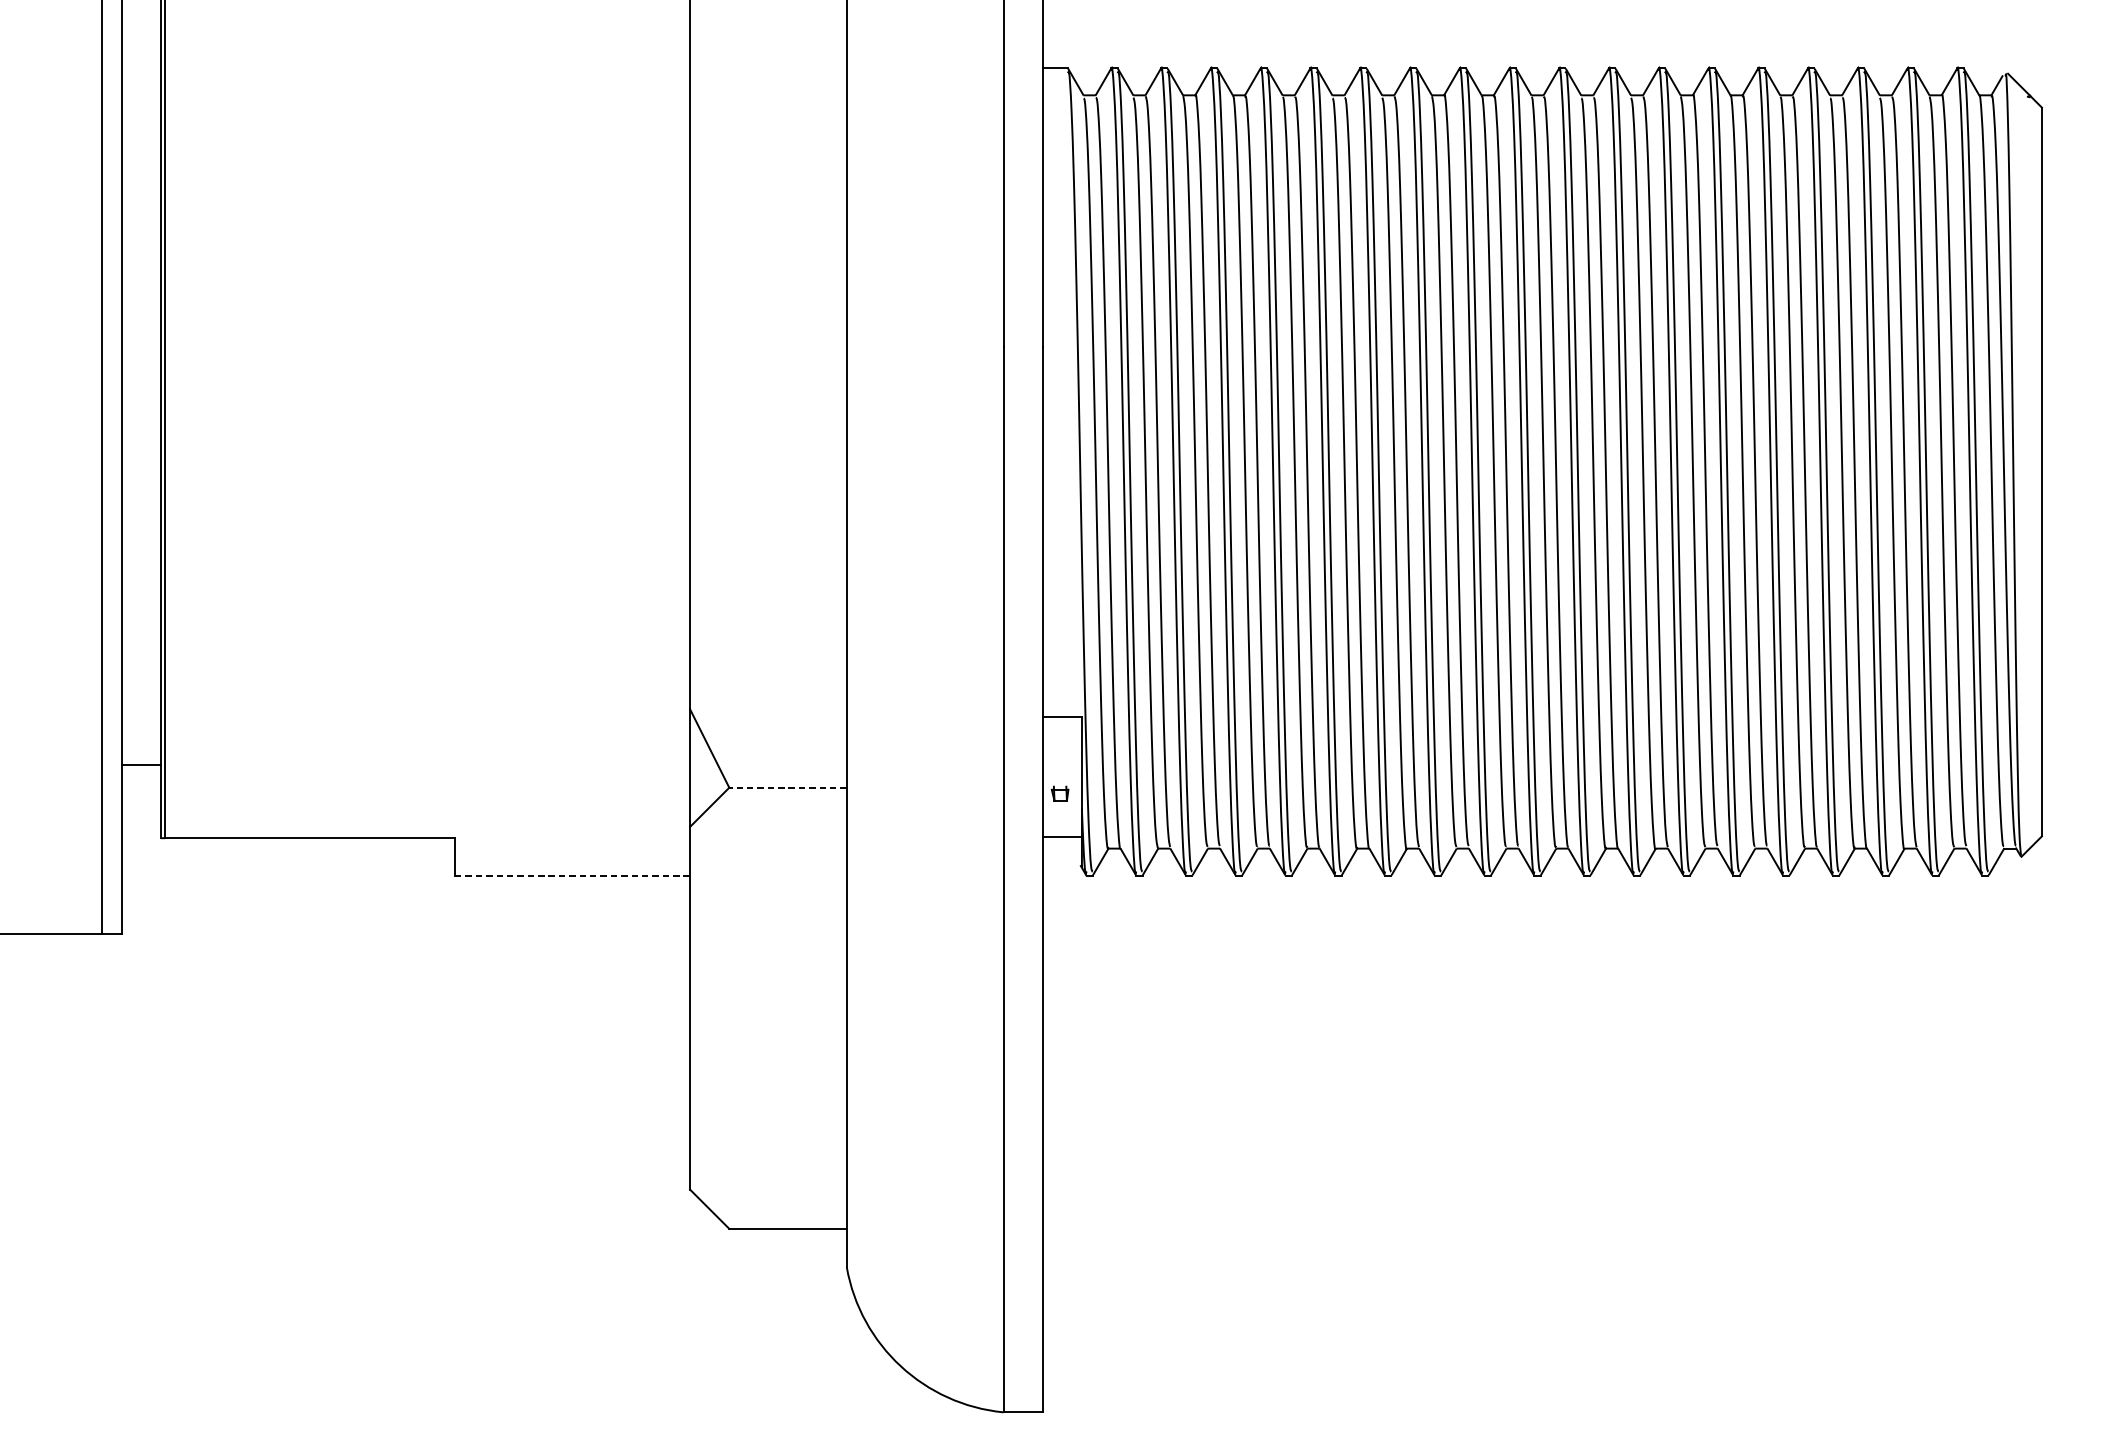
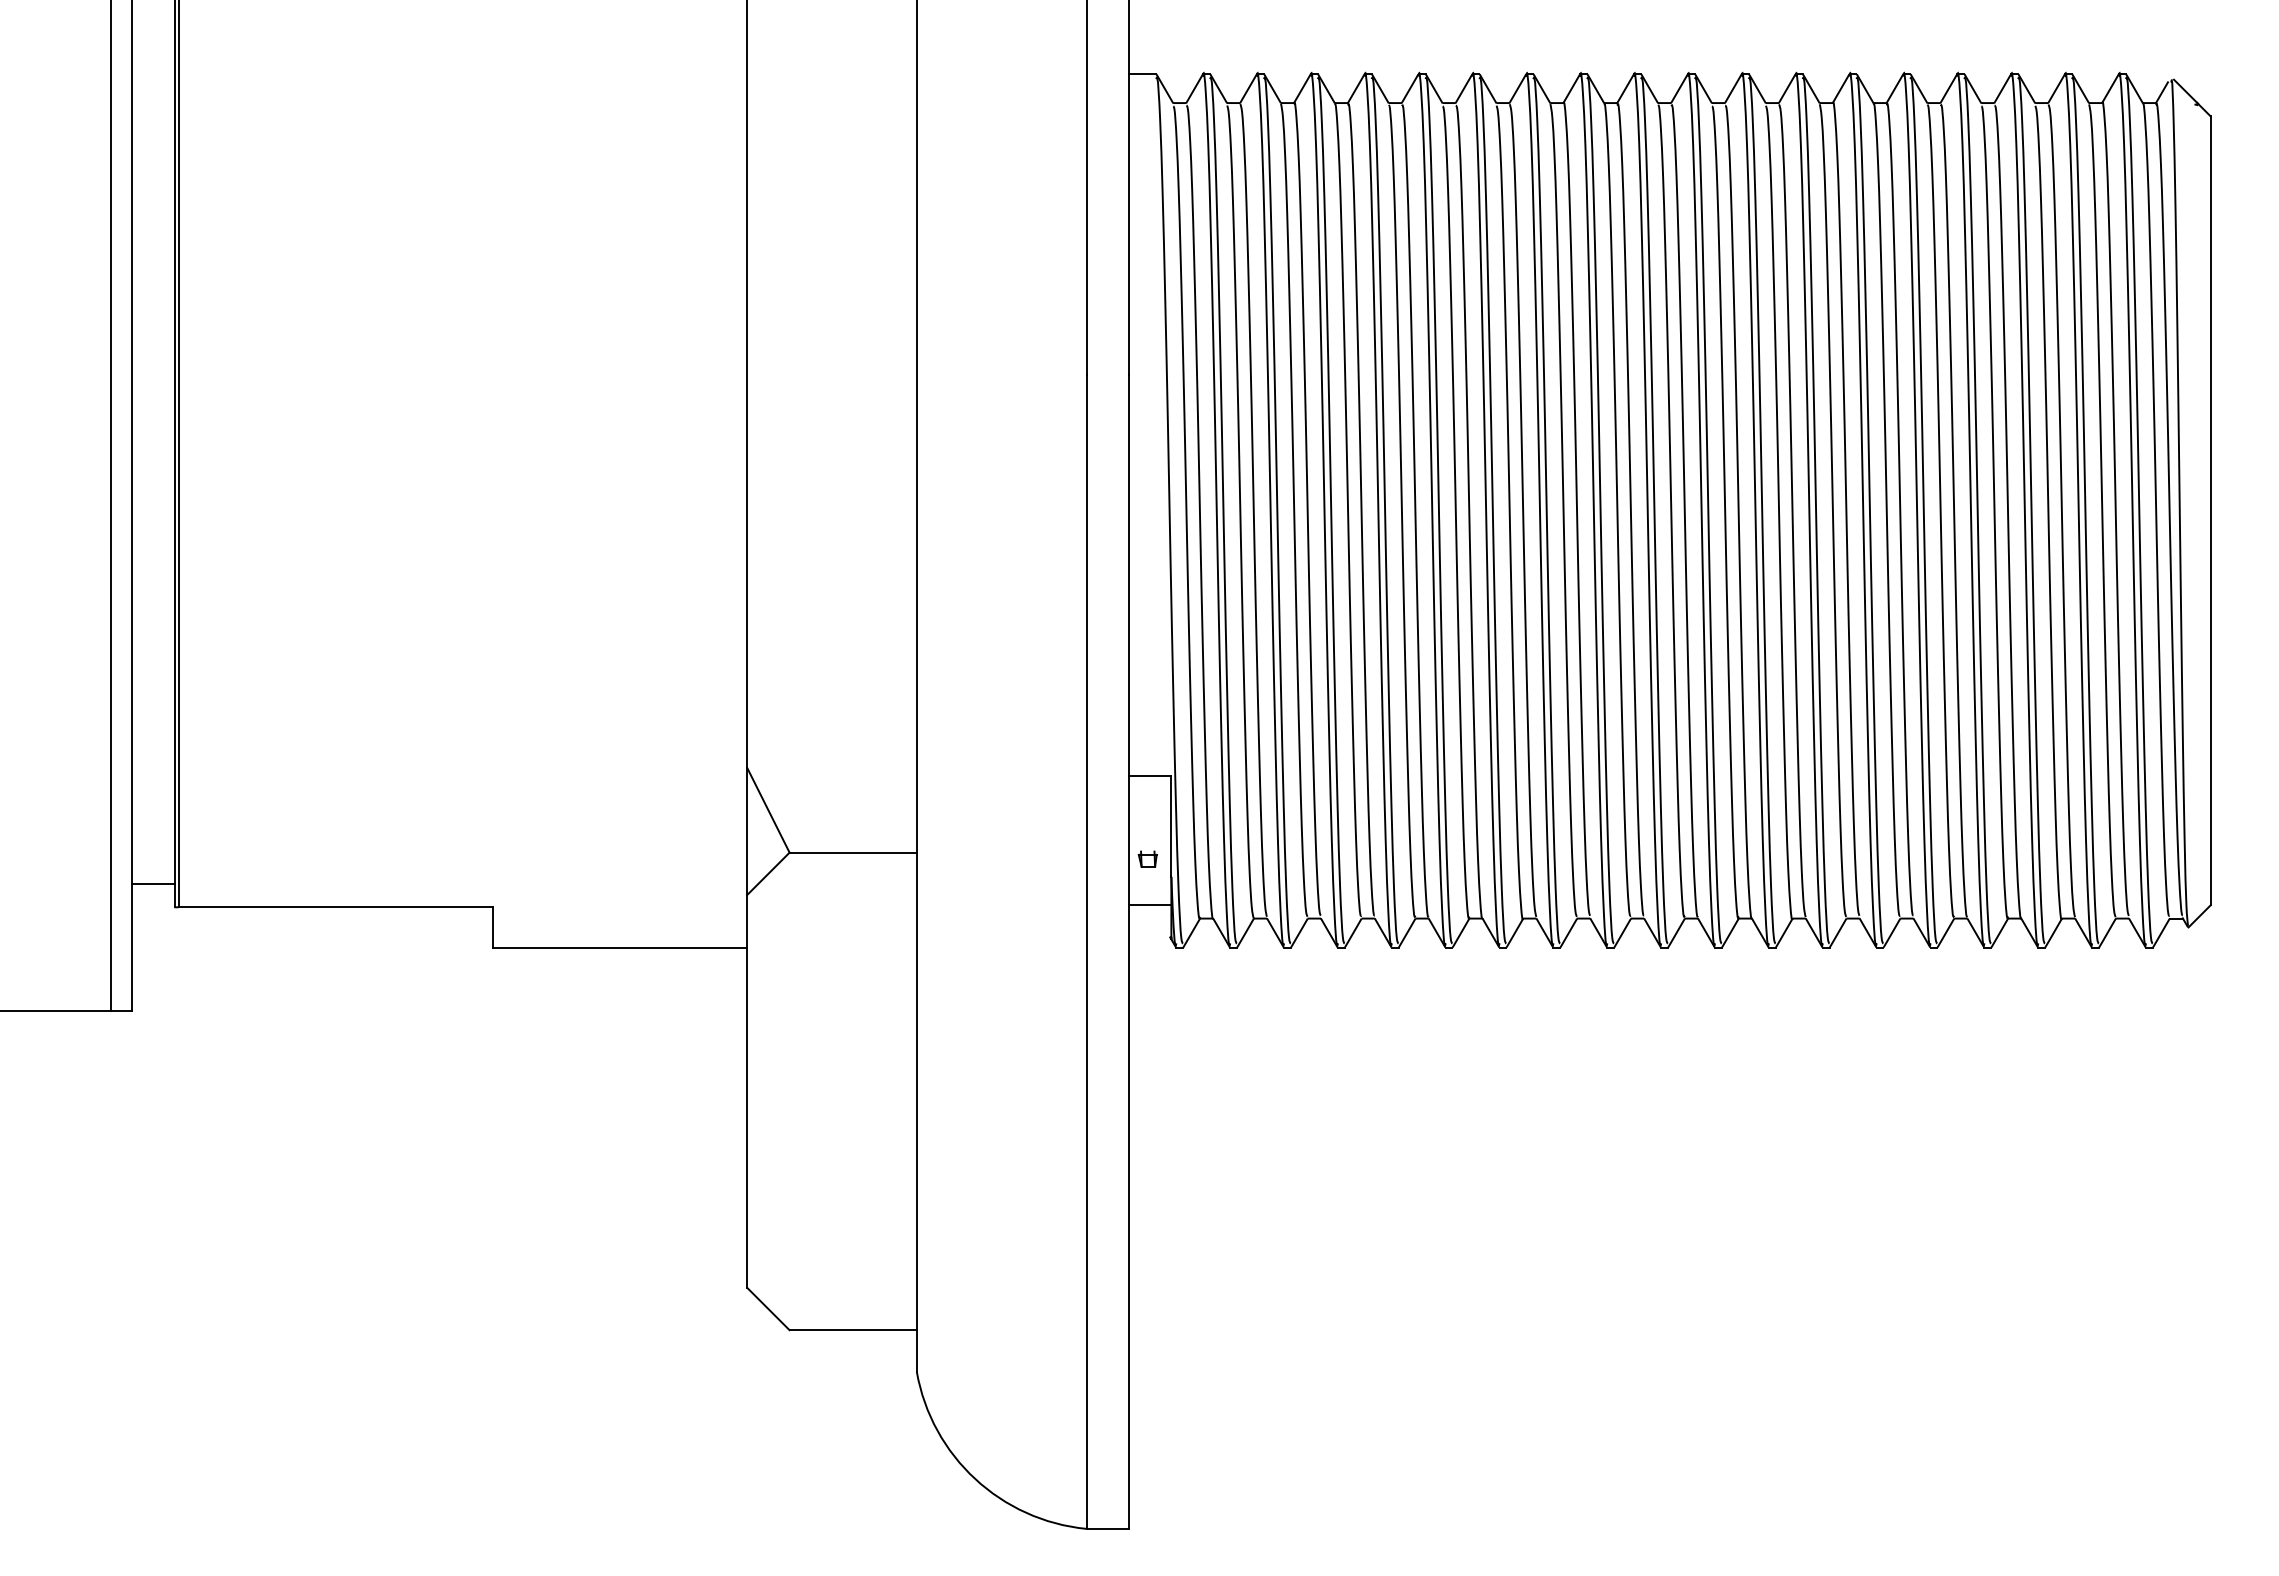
line: (141, 765) -> (153, 884), moved
line: (788, 787) -> (853, 852), dashed -> solid
line: (573, 875) -> (620, 947), dashed -> solid

